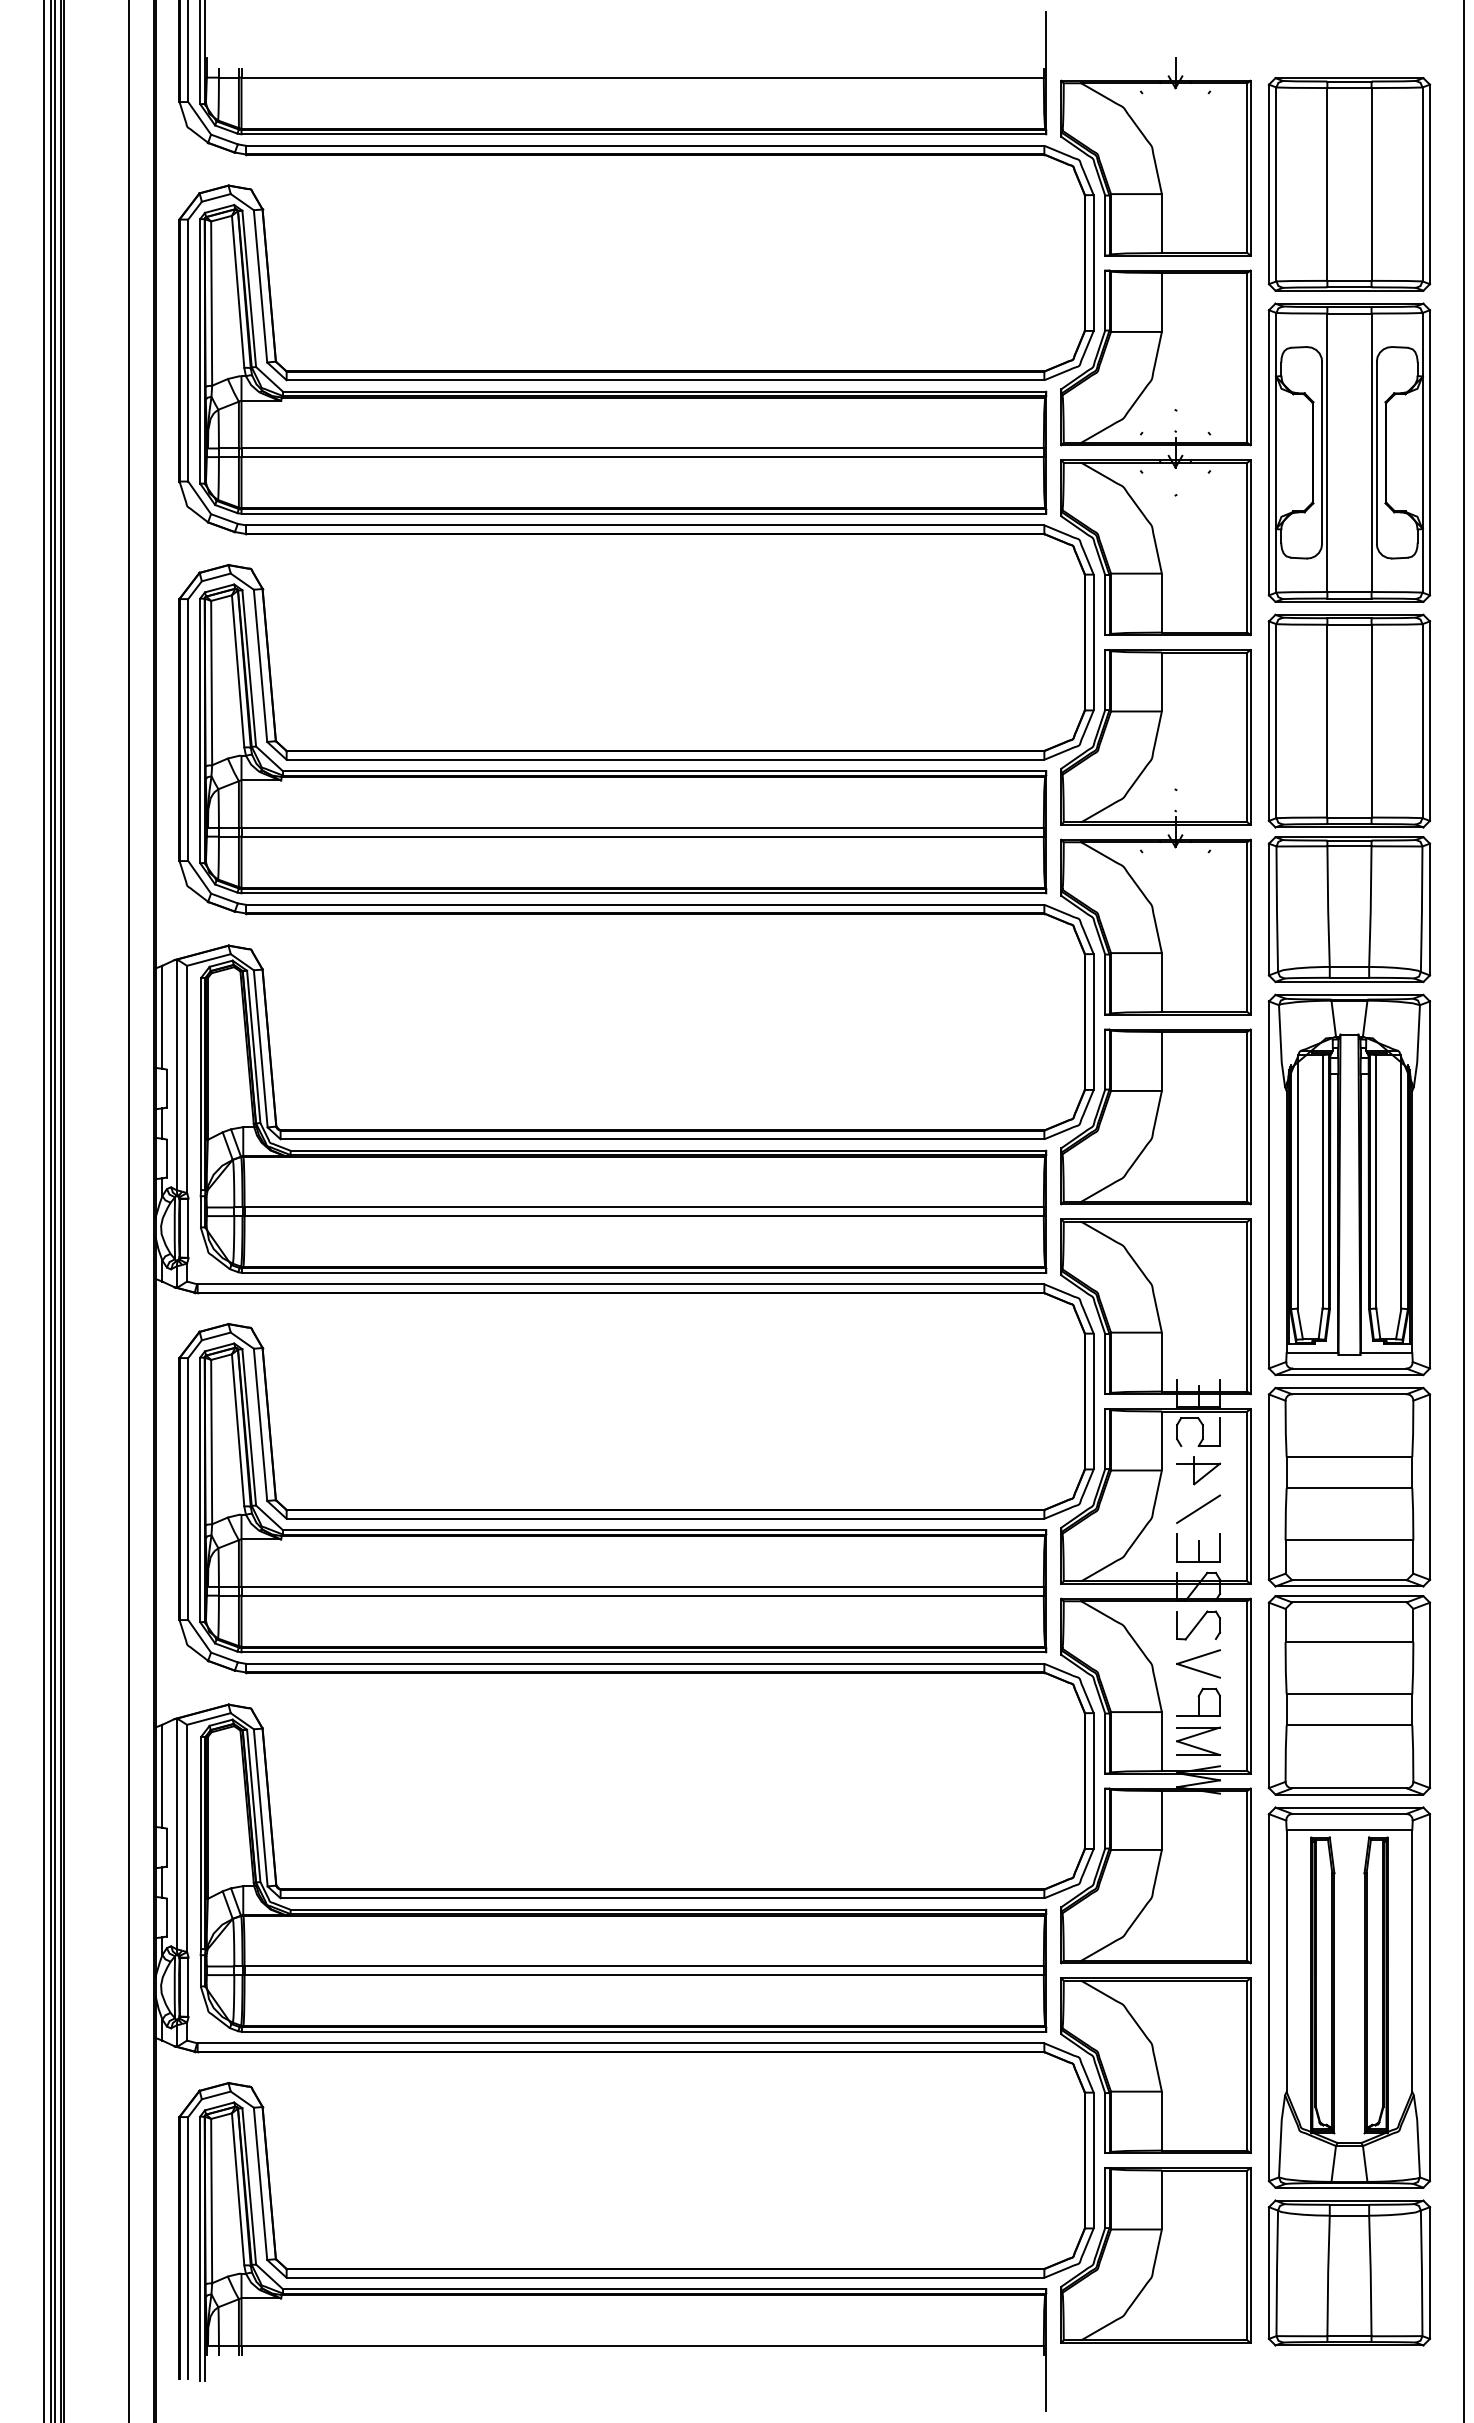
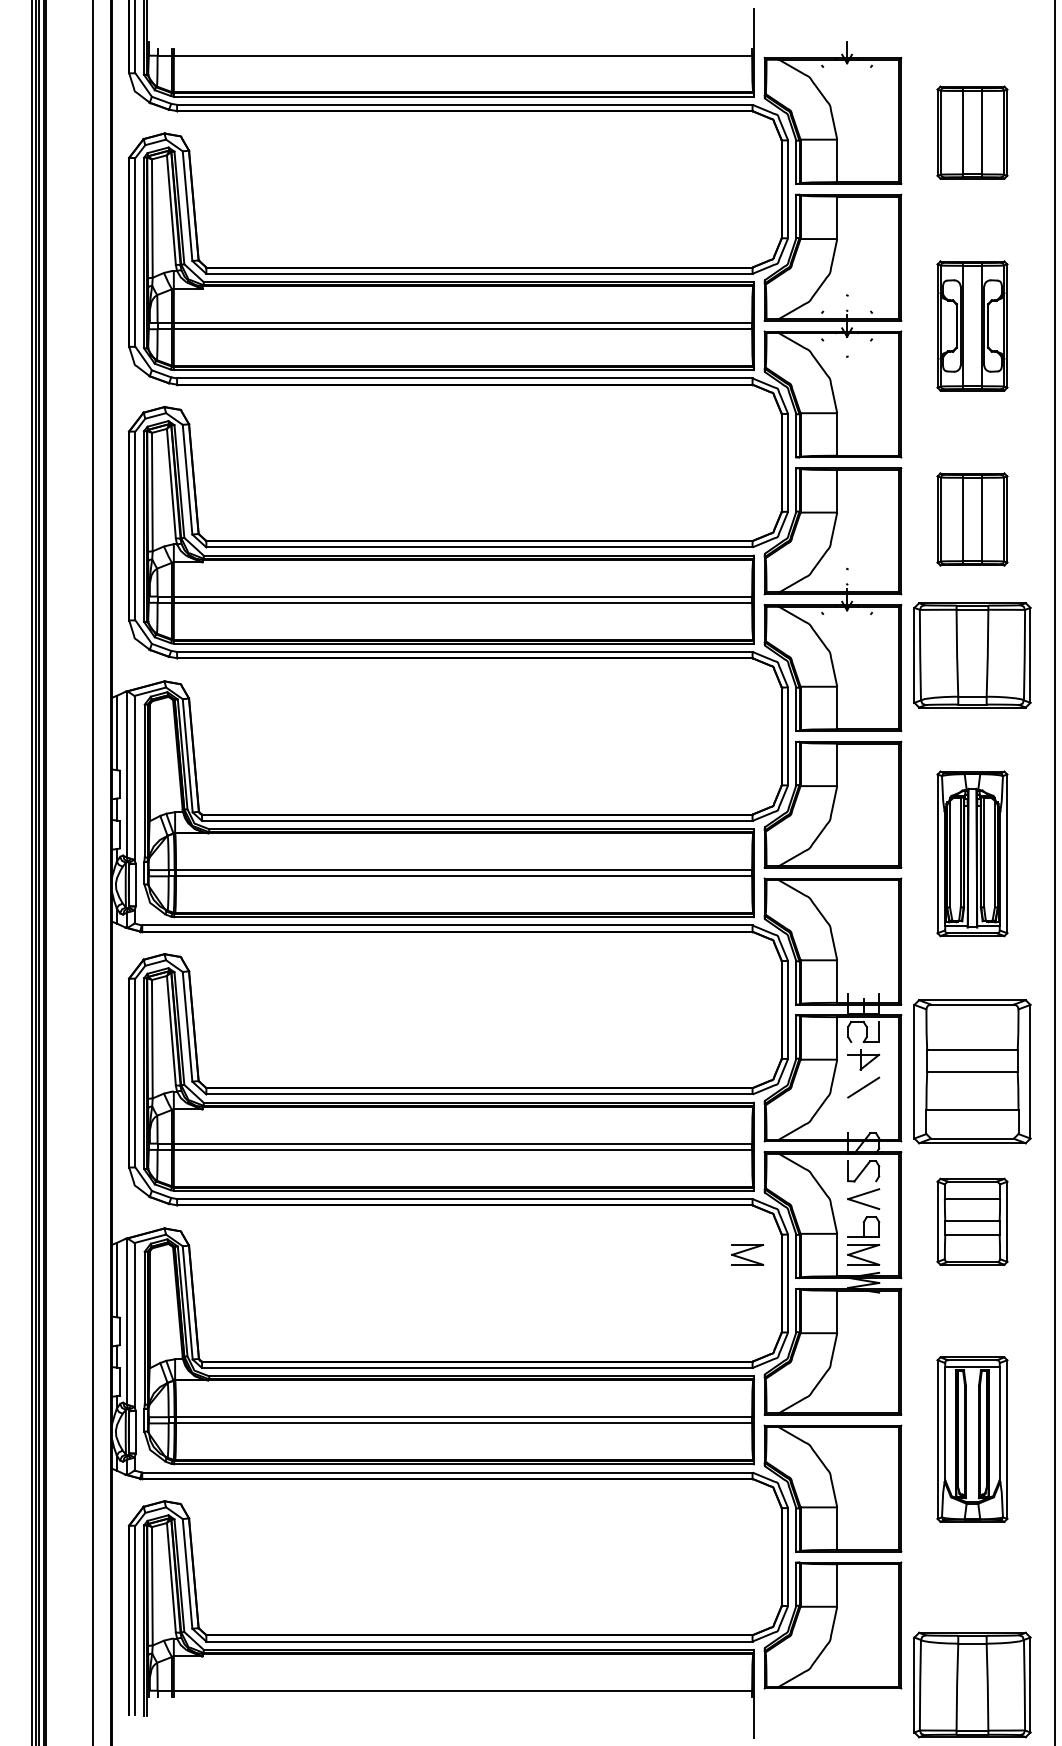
part: (1349, 184) -> (972, 132), size x0.6
part: (1349, 452) -> (972, 325), size x0.6
part: (1349, 720) -> (972, 519), size x0.6
part: (1349, 1184) -> (972, 853), size x0.6
part: (1198, 1547) -> (863, 1115), removed
part: (1349, 1695) -> (972, 1221), size x0.6
part: (1037, 1740) -> (747, 1254), added
part: (1349, 1997) -> (972, 1439), size x0.6
part: (1349, 2272) -> (972, 1684), moved

